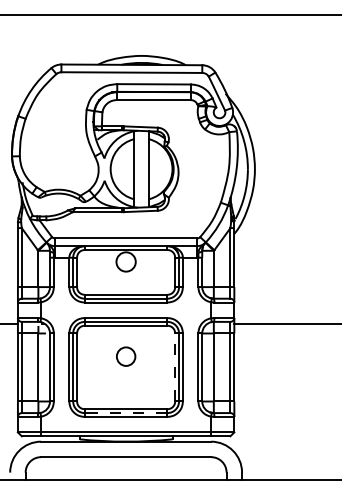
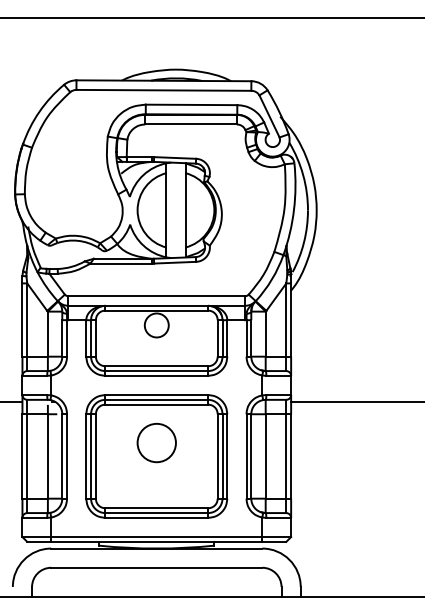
circle: (125, 356) -> (156, 442), size x1.67
line: (175, 366) -> (217, 455), dashed -> solid
line: (125, 413) -> (156, 513), dashed -> solid

